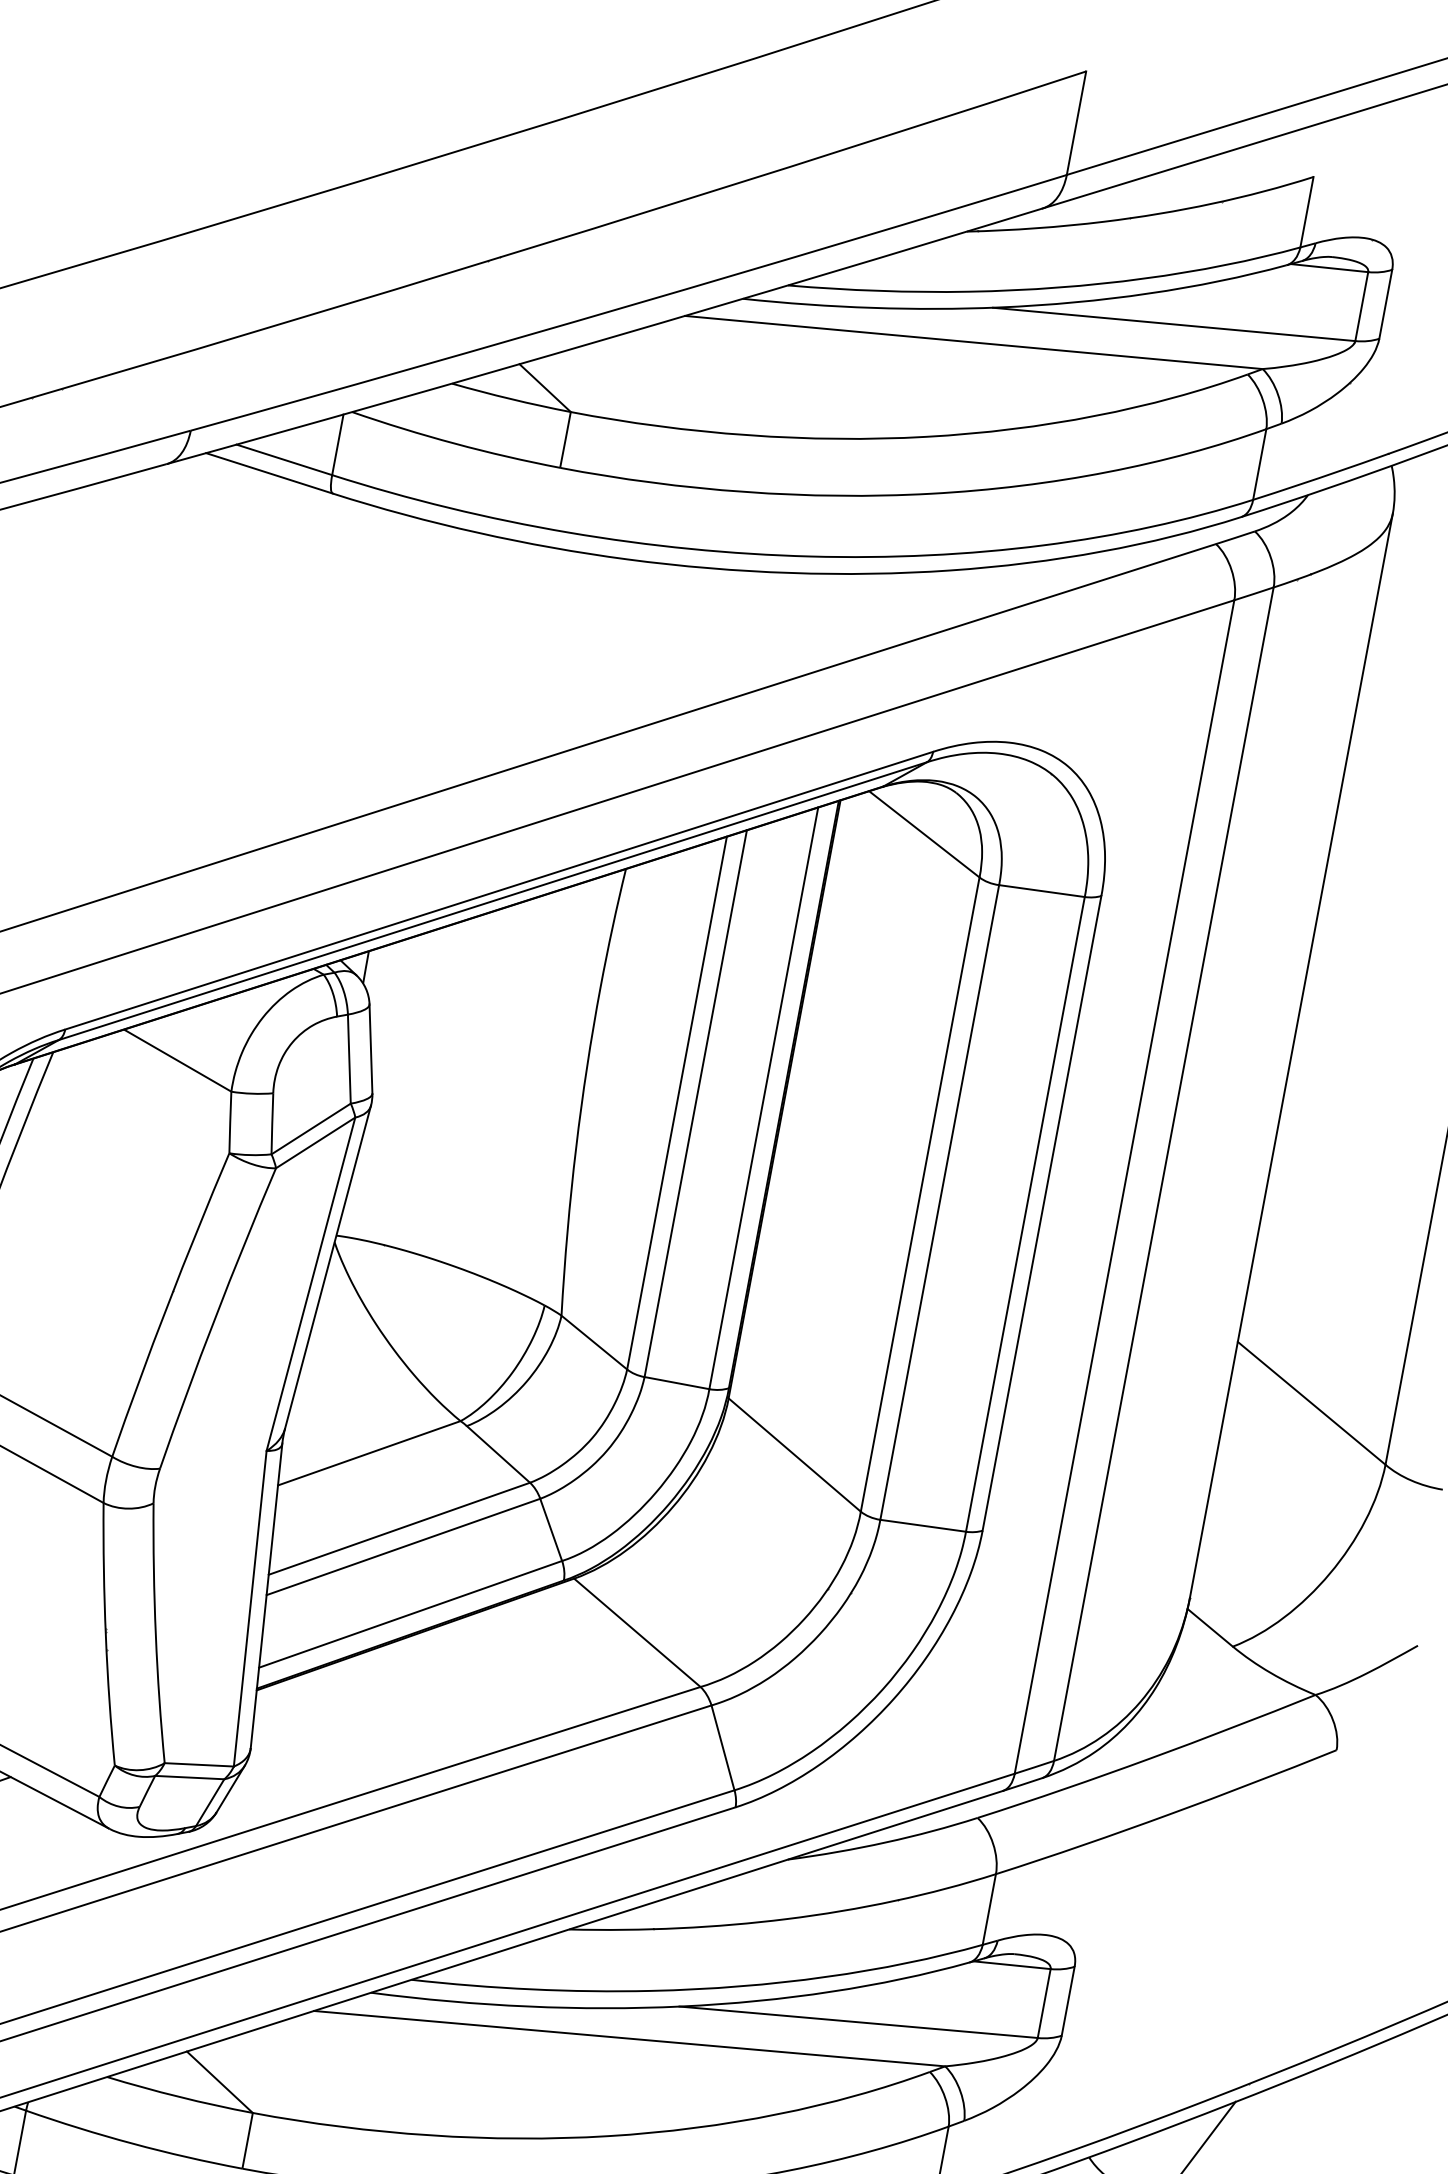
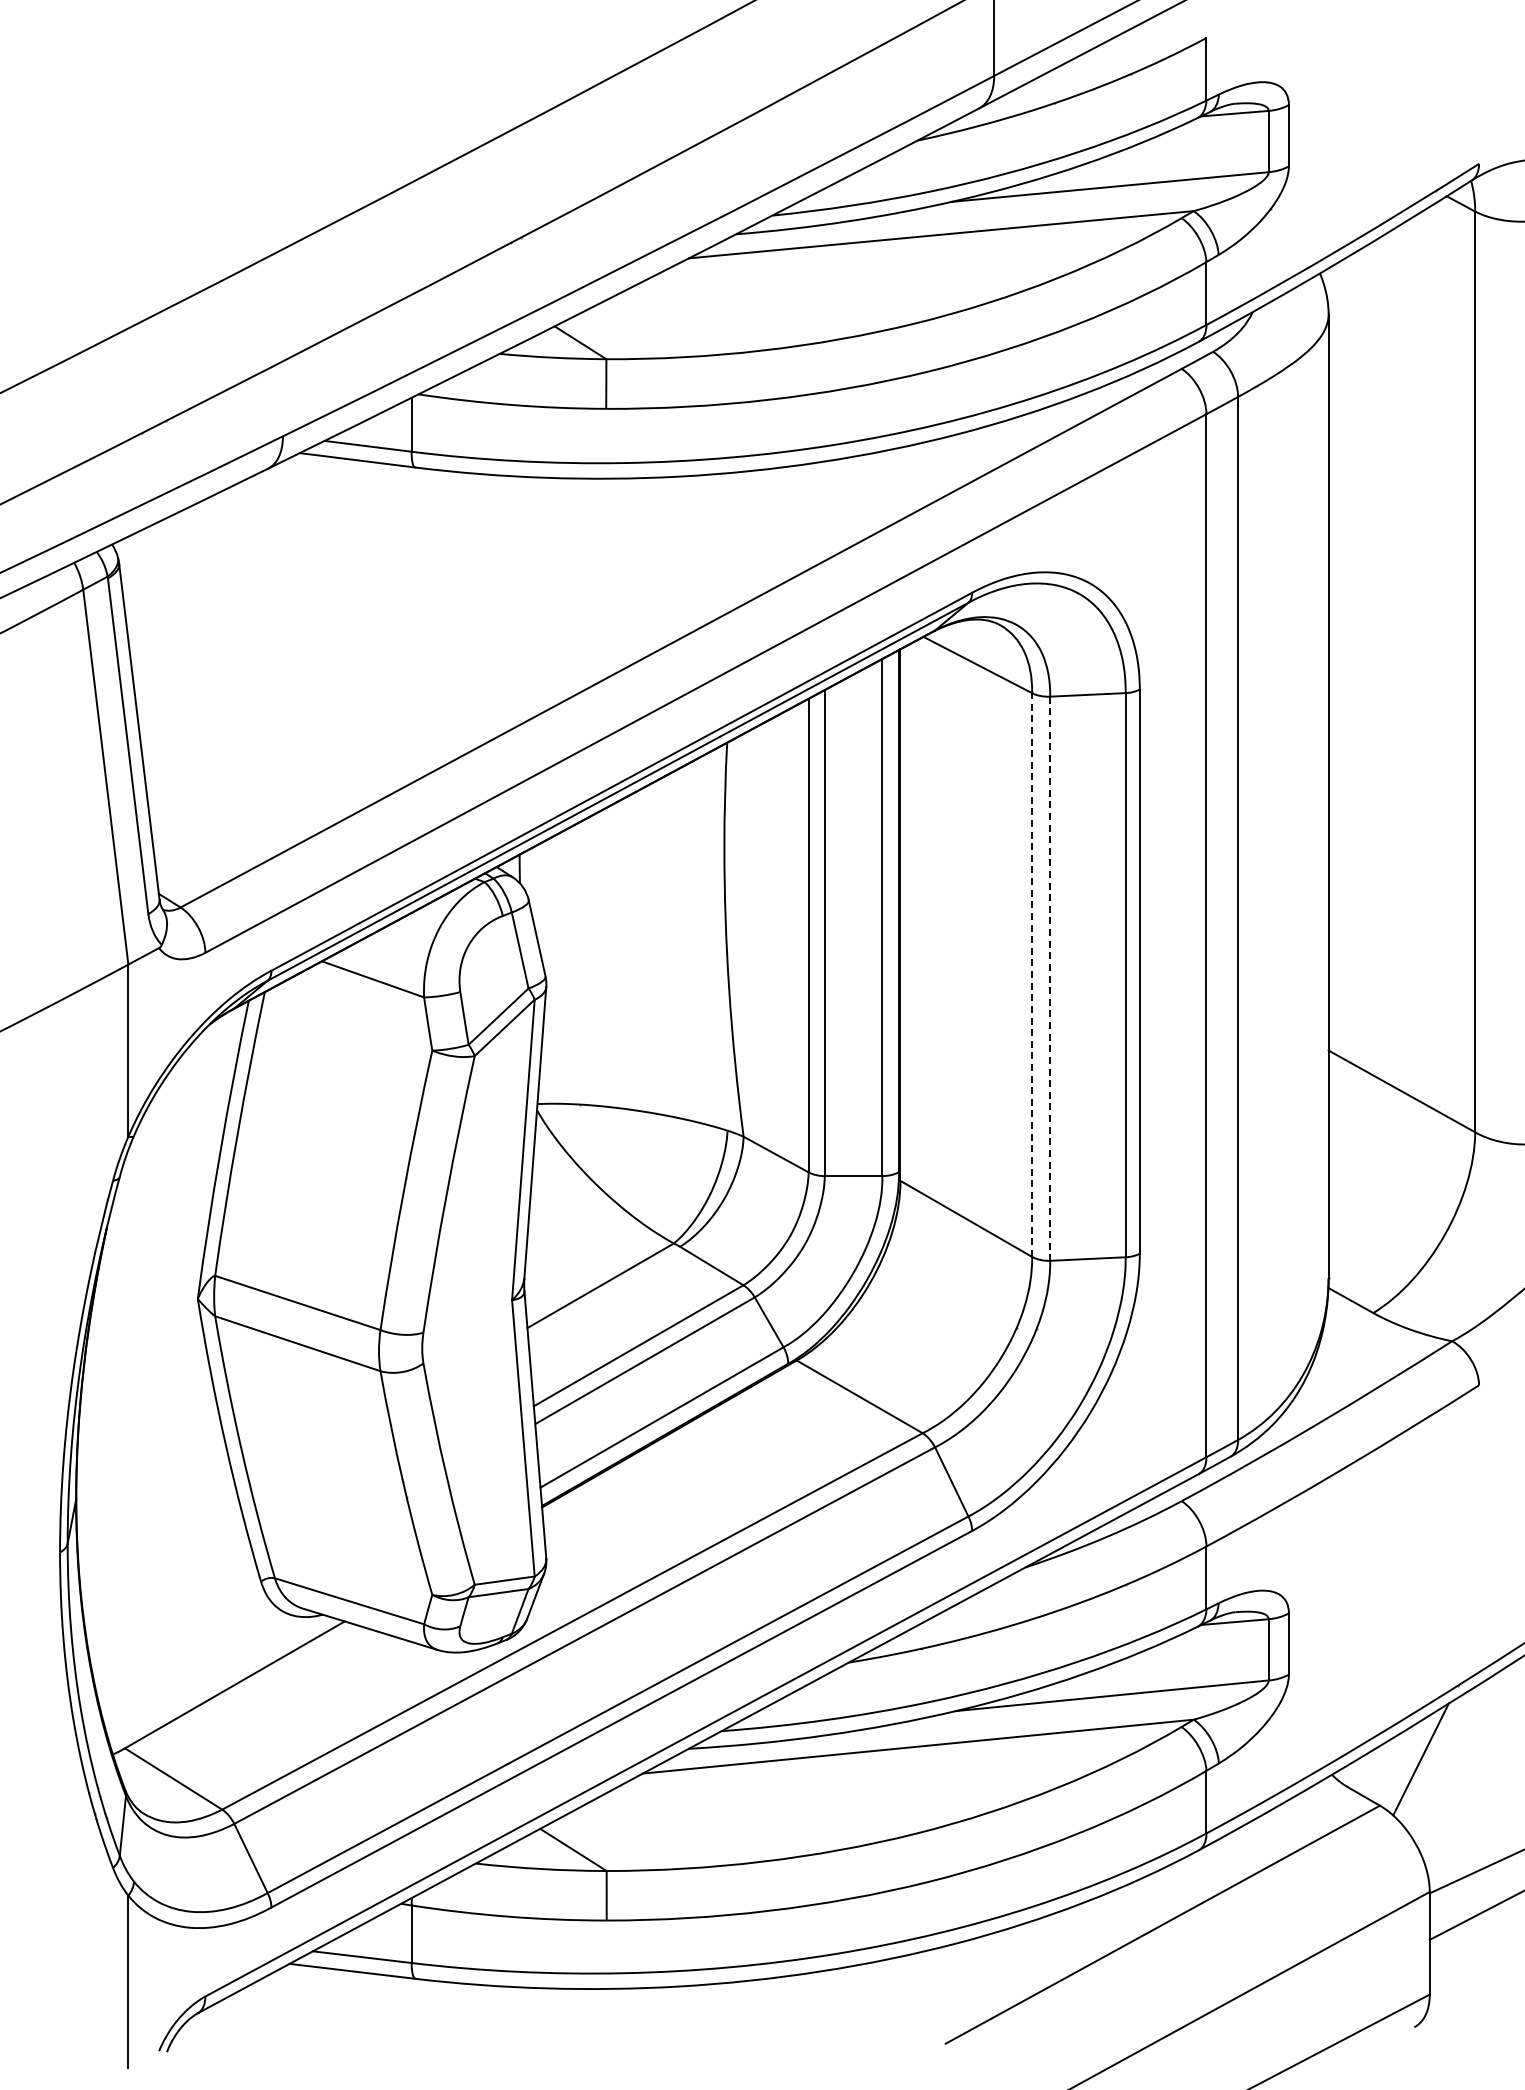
line: (920, 1195) -> (1032, 975), solid -> dashed
line: (939, 1203) -> (1050, 979), solid -> dashed

